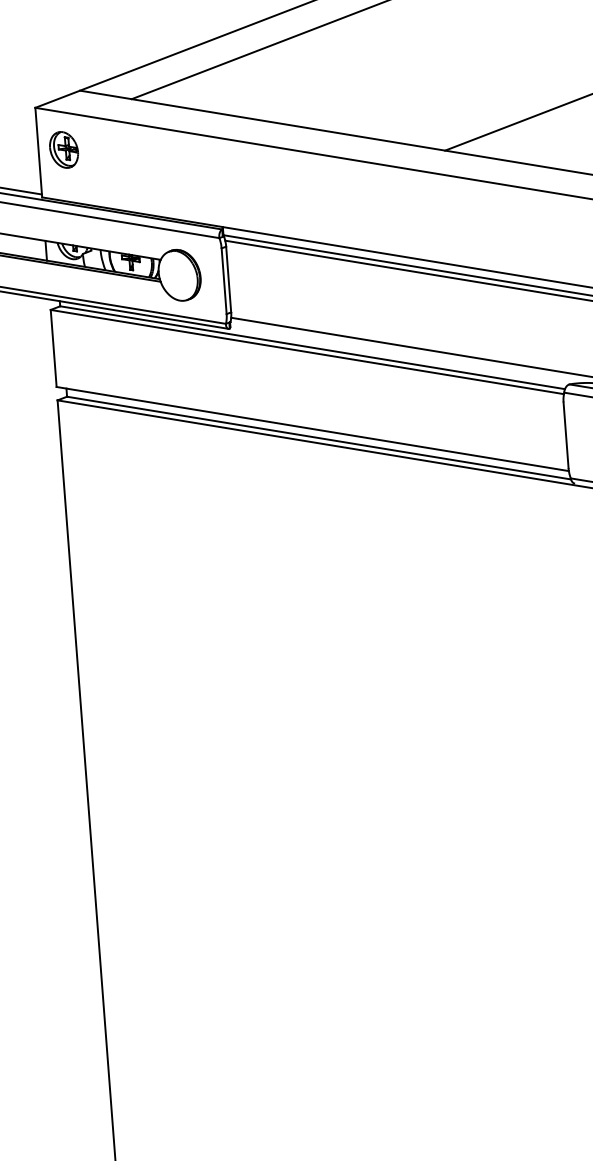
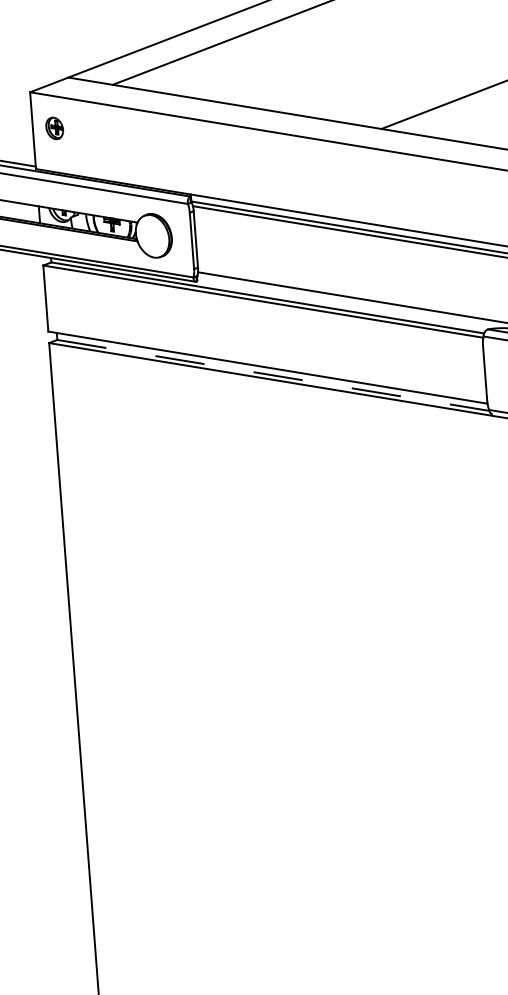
part: (63, 149) -> (54, 128), size x0.7
line: (319, 438) -> (273, 375), solid -> dashed

